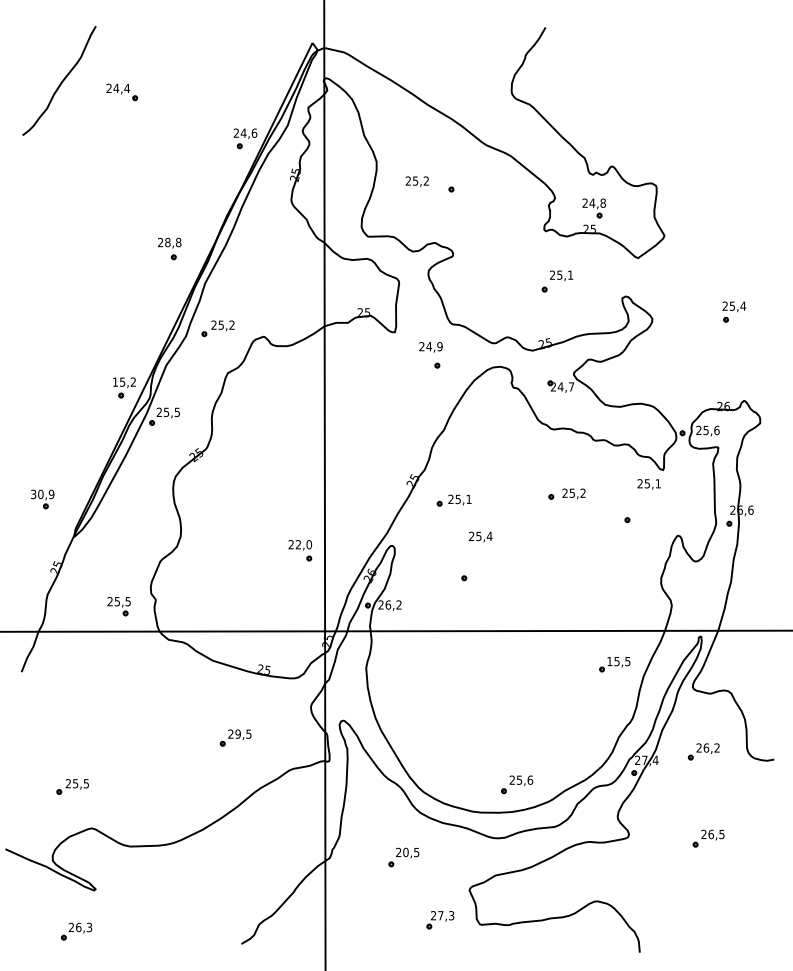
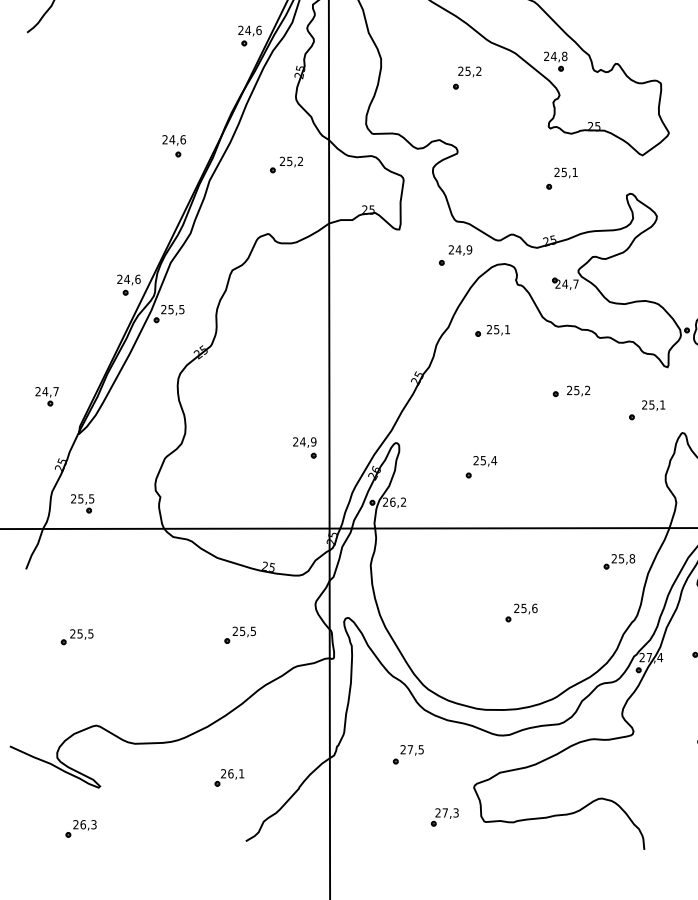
text: (416, 181) -> (469, 71), moved
part: (593, 208) -> (555, 61), moved
text: (172, 242) -> (177, 139), 28,8 -> 24,6
part: (217, 328) -> (286, 164), moved
text: (430, 347) -> (460, 250), moved
text: (124, 381) -> (129, 278), 15,2 -> 24,6
text: (648, 484) -> (653, 405), moved
text: (42, 494) -> (47, 391), 30,9 -> 24,7
part: (453, 500) -> (492, 330), moved
text: (480, 536) -> (485, 460), moved
text: (303, 544) -> (308, 441), 22,0 -> 24,9
part: (118, 606) -> (82, 503), moved
text: (618, 661) -> (623, 558), 15,5 -> 25,8
text: (237, 733) -> (242, 630), 29,5 -> 25,5
part: (517, 784) -> (522, 612), moved
part: (72, 786) -> (77, 636), moved
text: (405, 852) -> (410, 749), 20,5 -> 27,5
part: (224, 880) -> (229, 777), added

